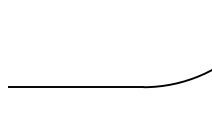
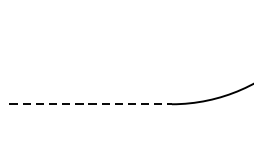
line: (75, 87) -> (90, 104), solid -> dashed

